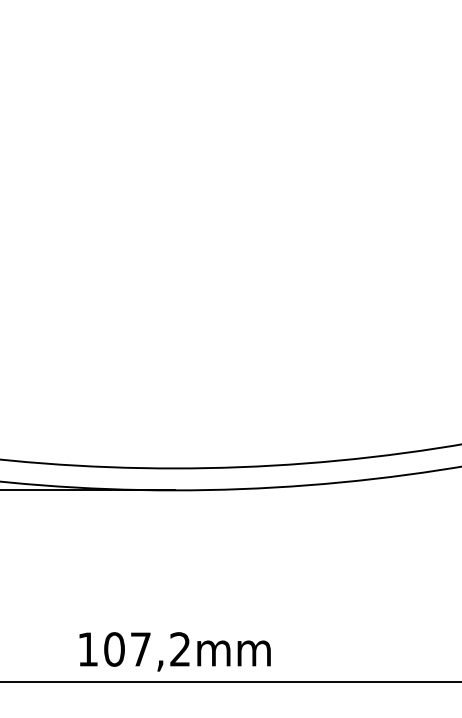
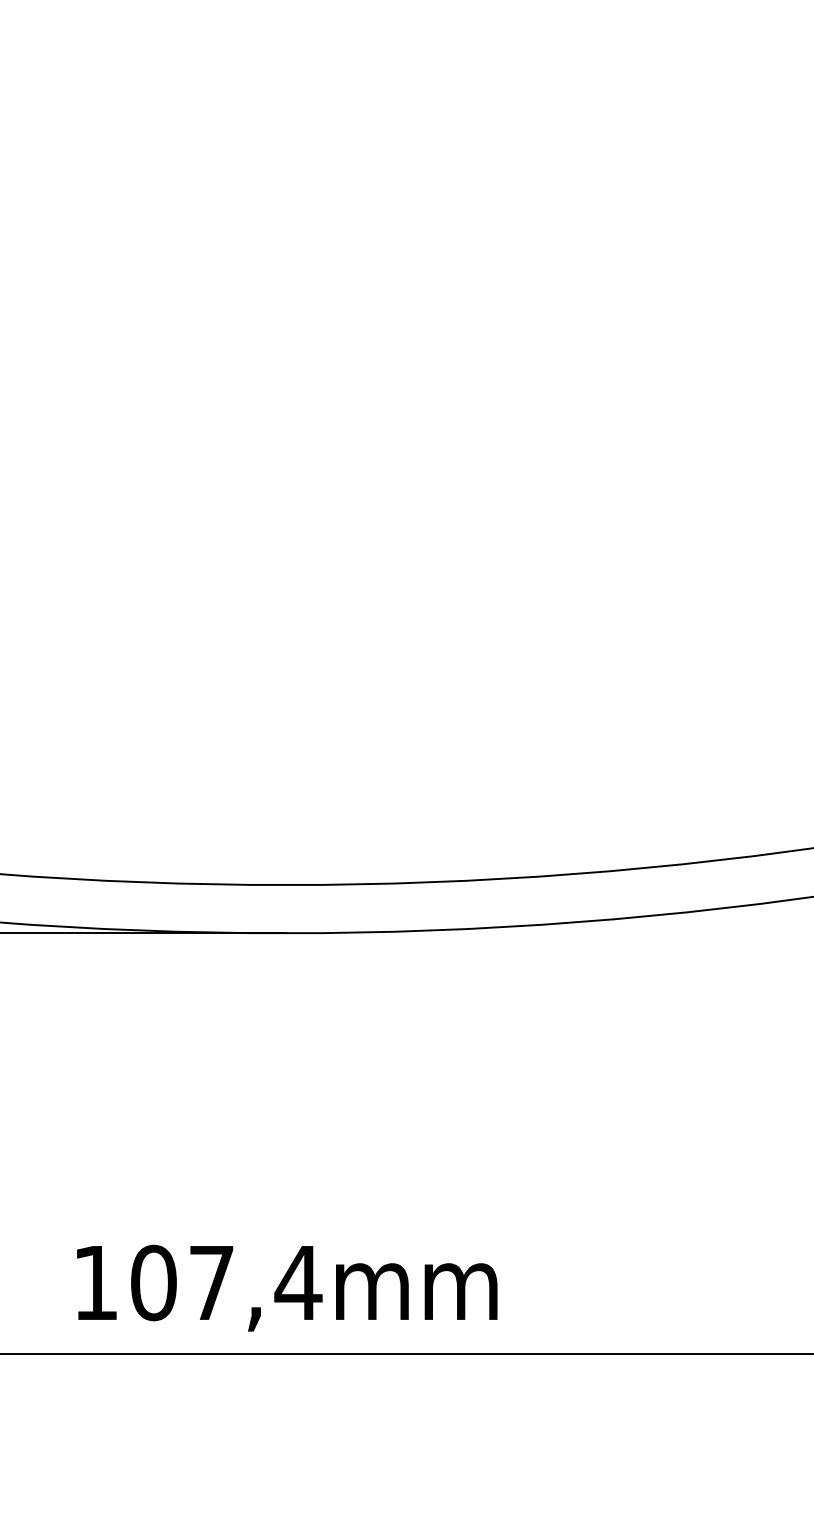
text: (180, 649) -> (298, 1283), 107,2mm -> 107,4mm

